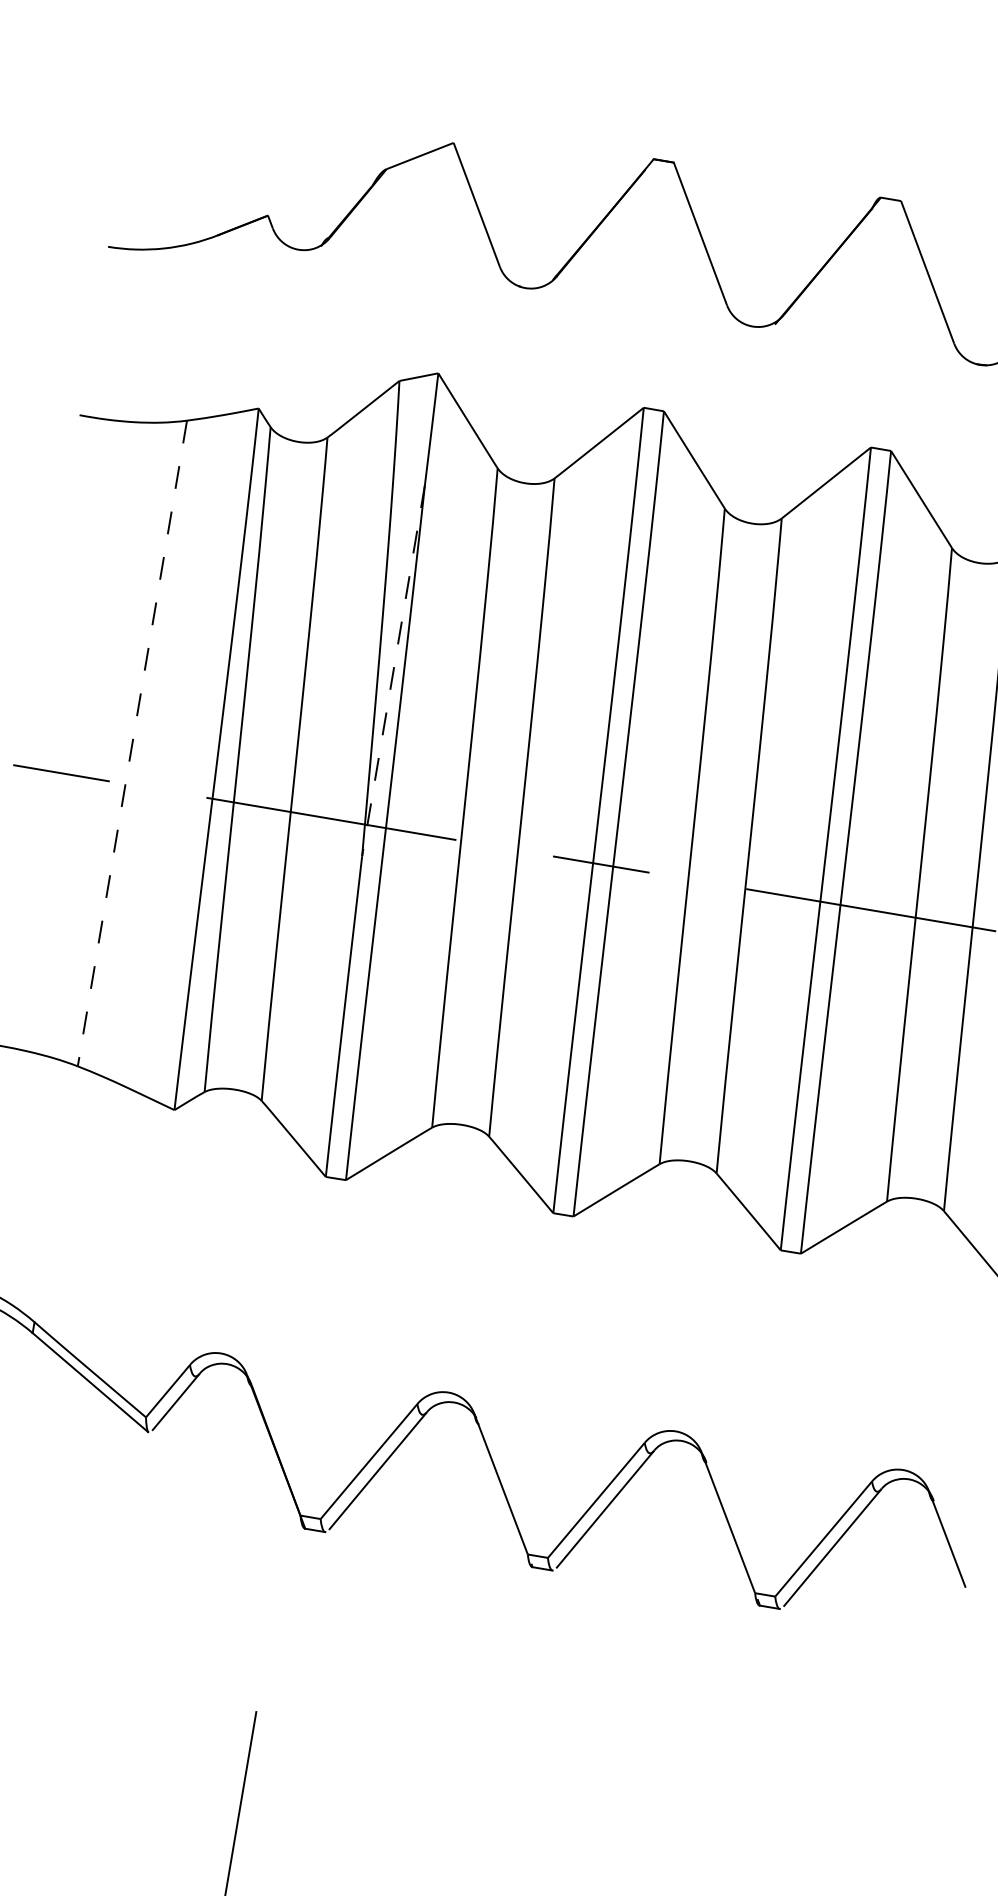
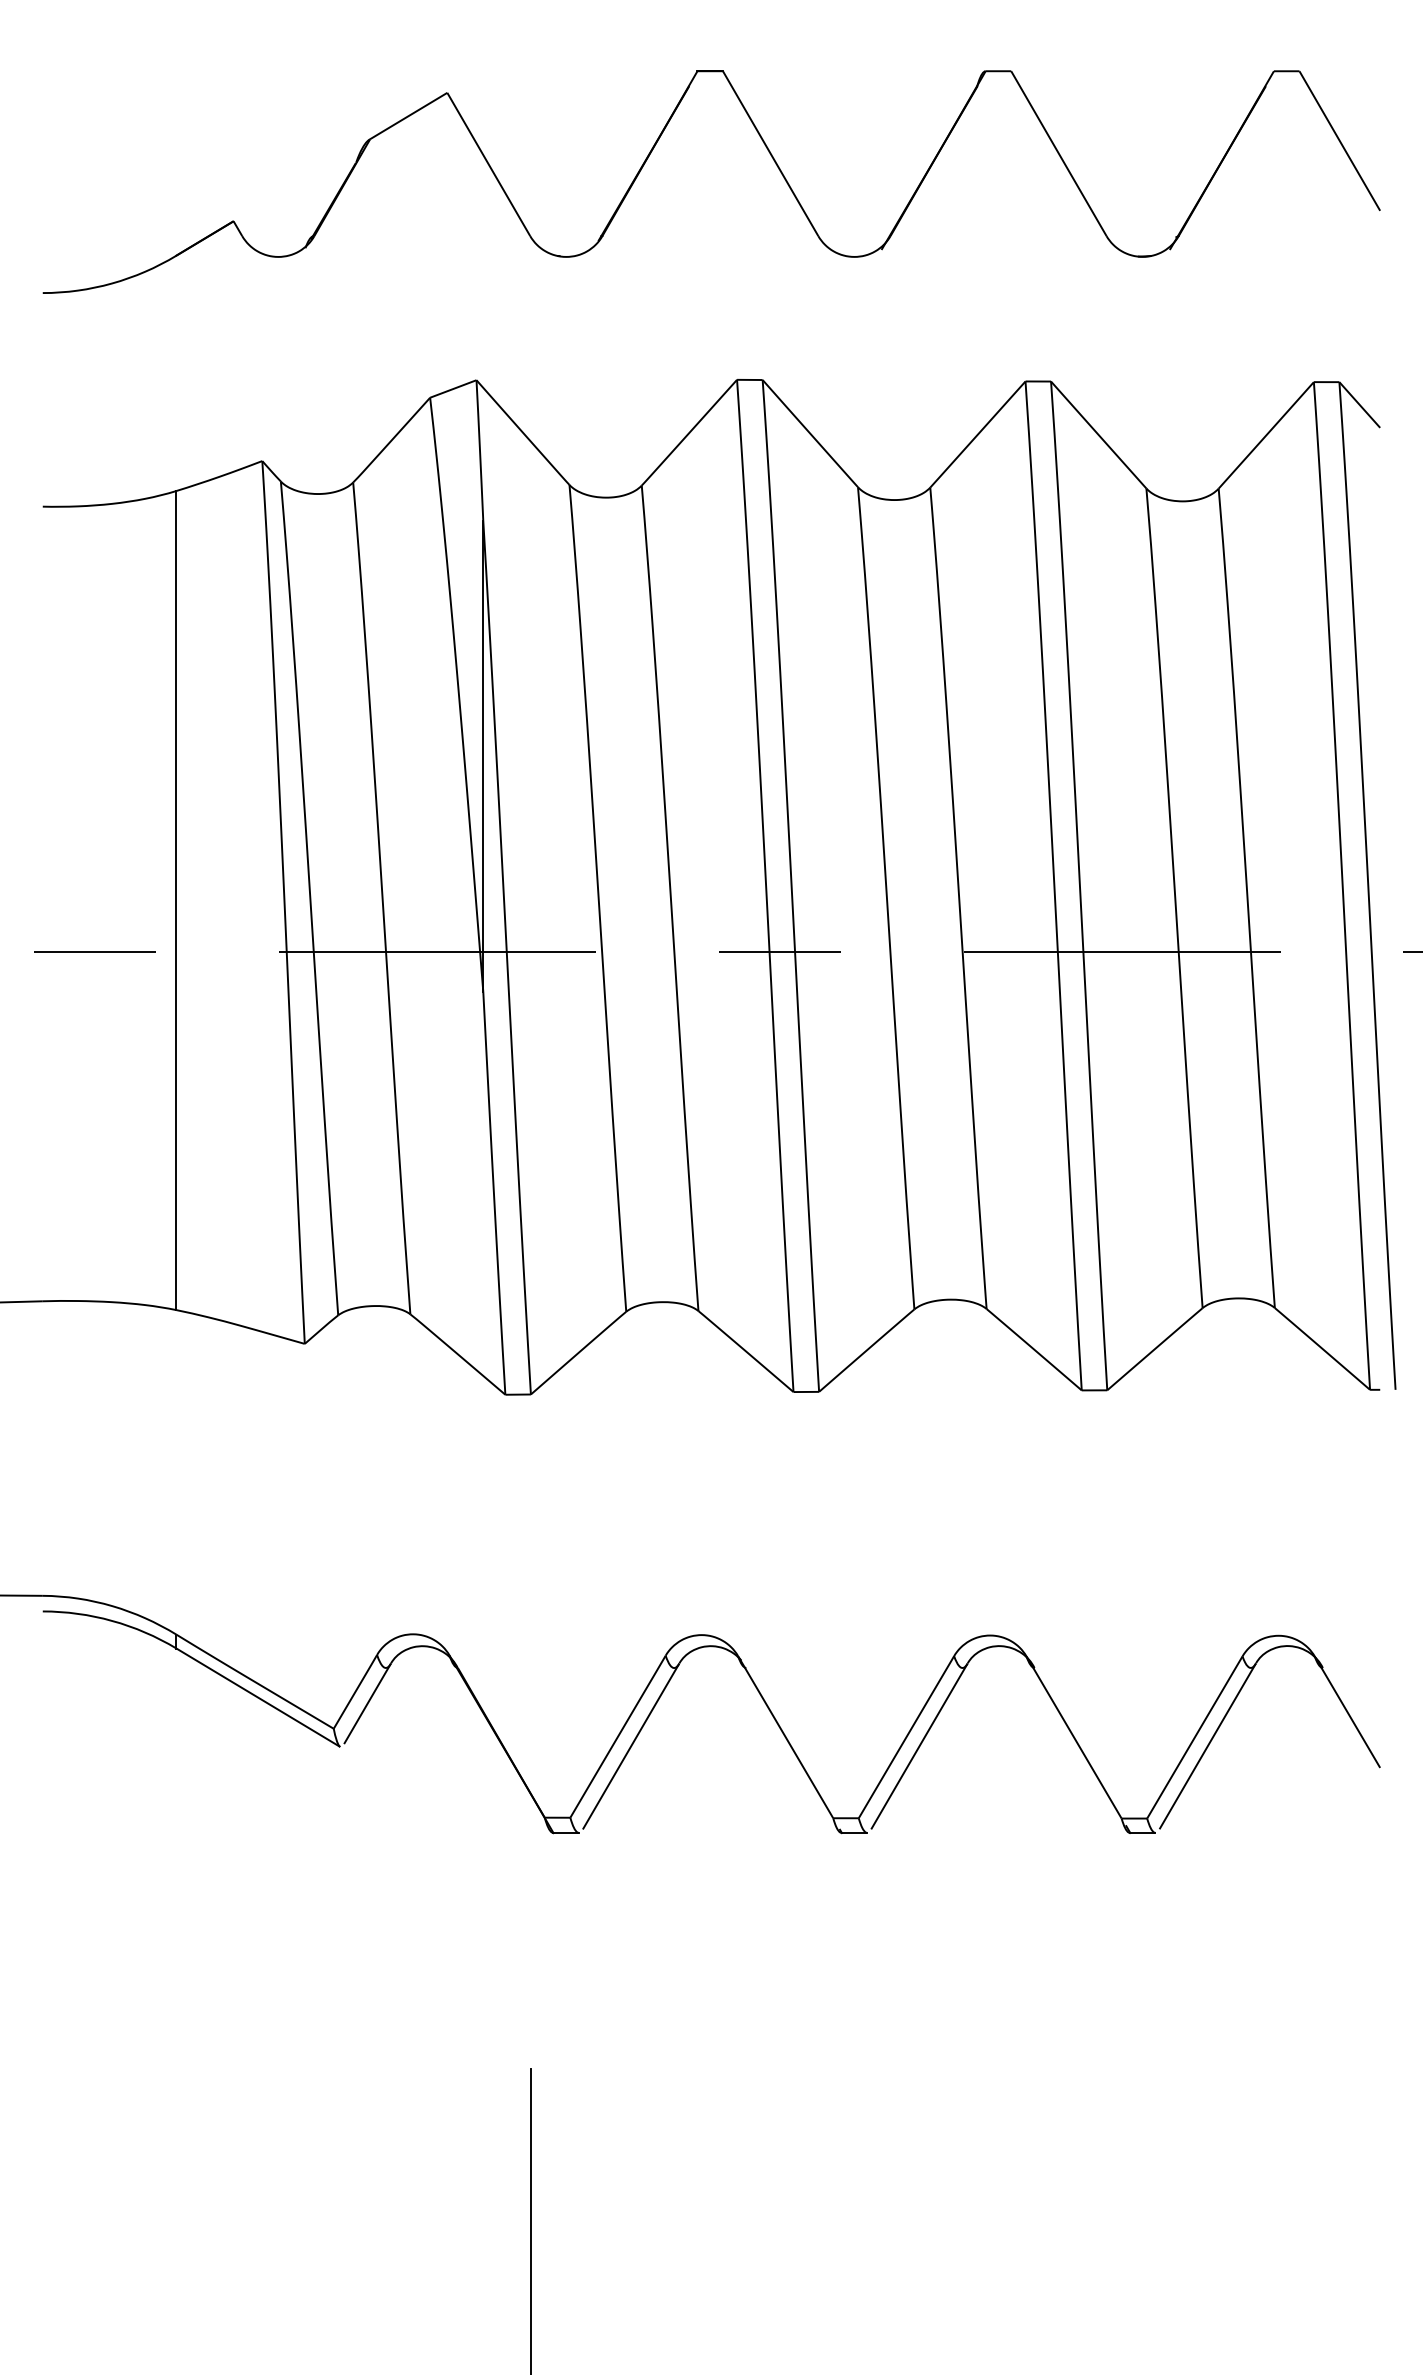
line: (393, 670) -> (483, 756), dashed -> solid
line: (132, 743) -> (176, 900), dashed -> solid

